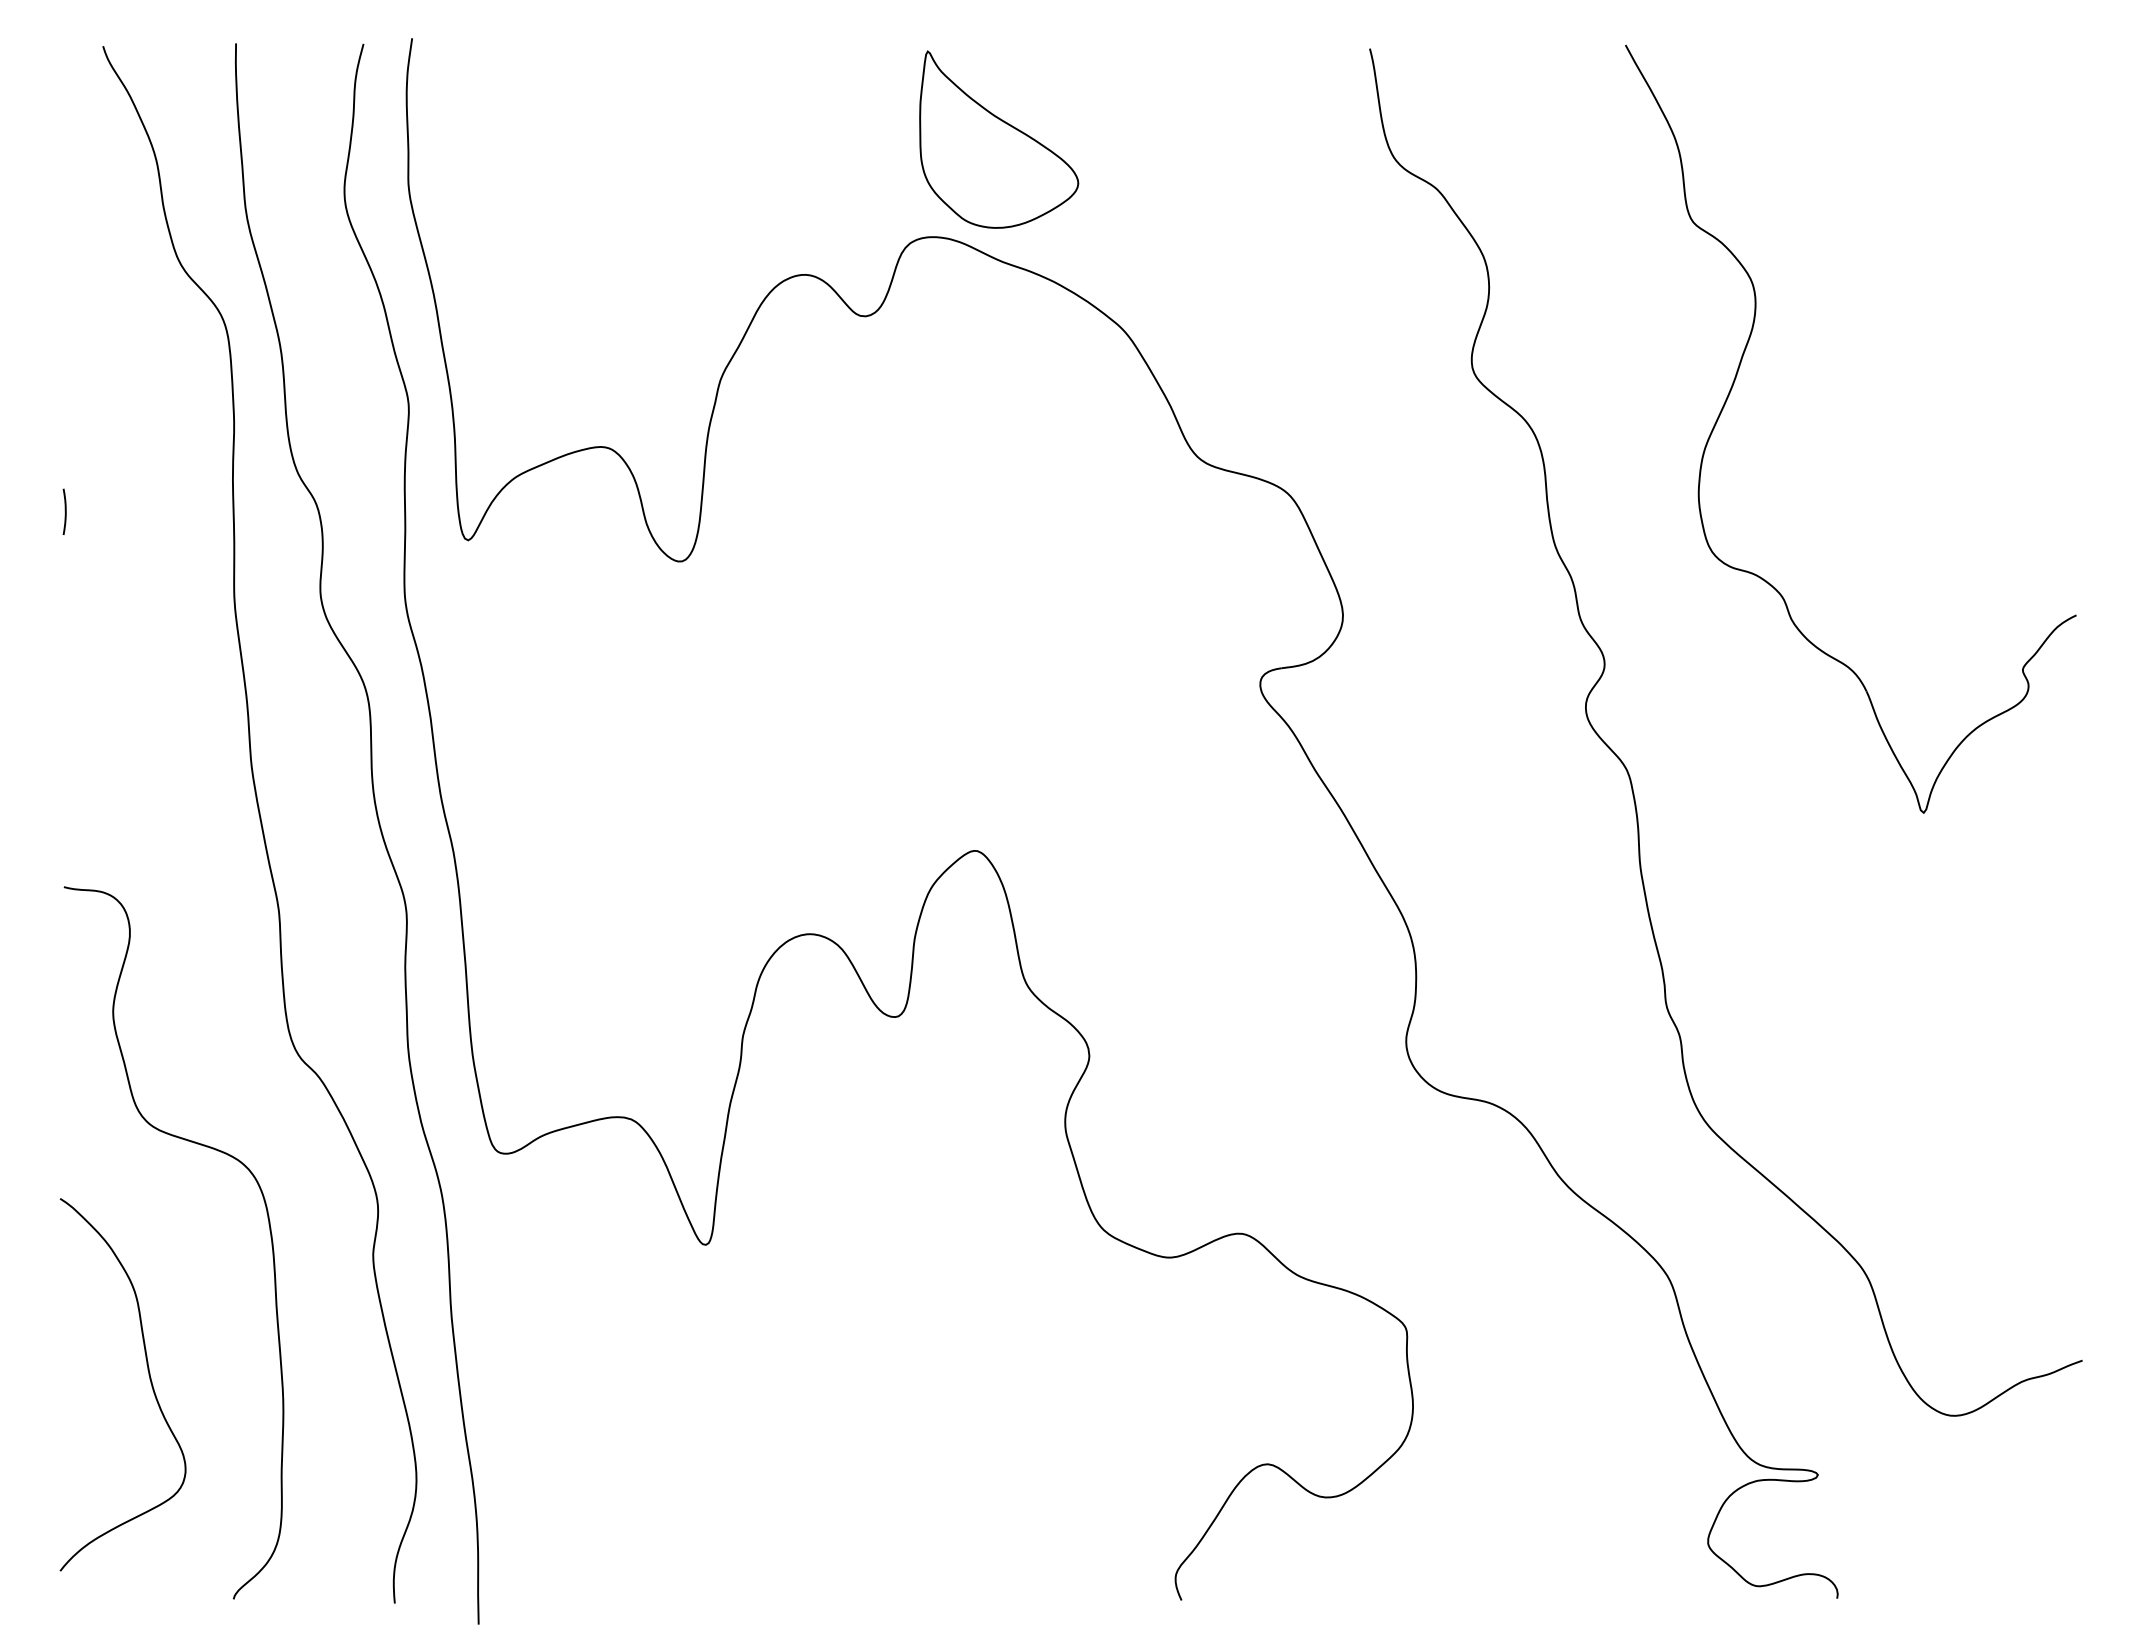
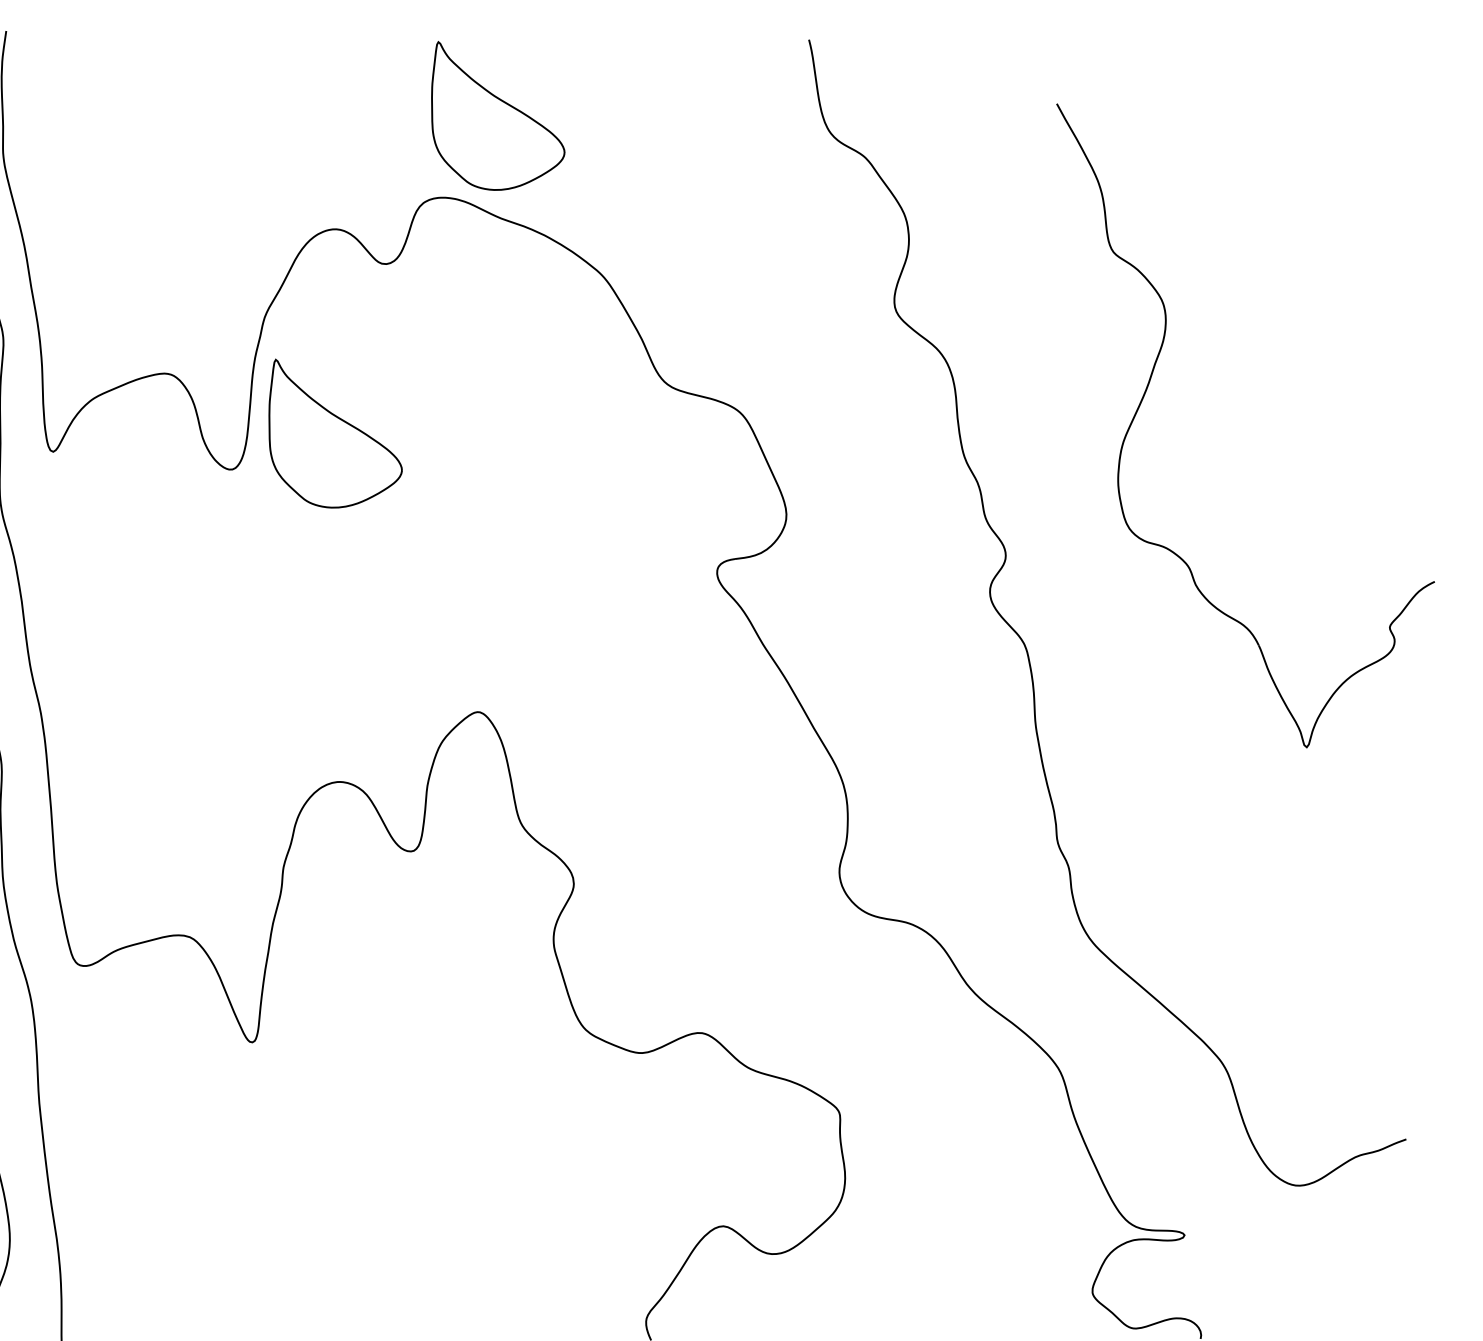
part: (1733, 386) -> (1147, 389), moved
part: (805, 518) -> (335, 433), added

